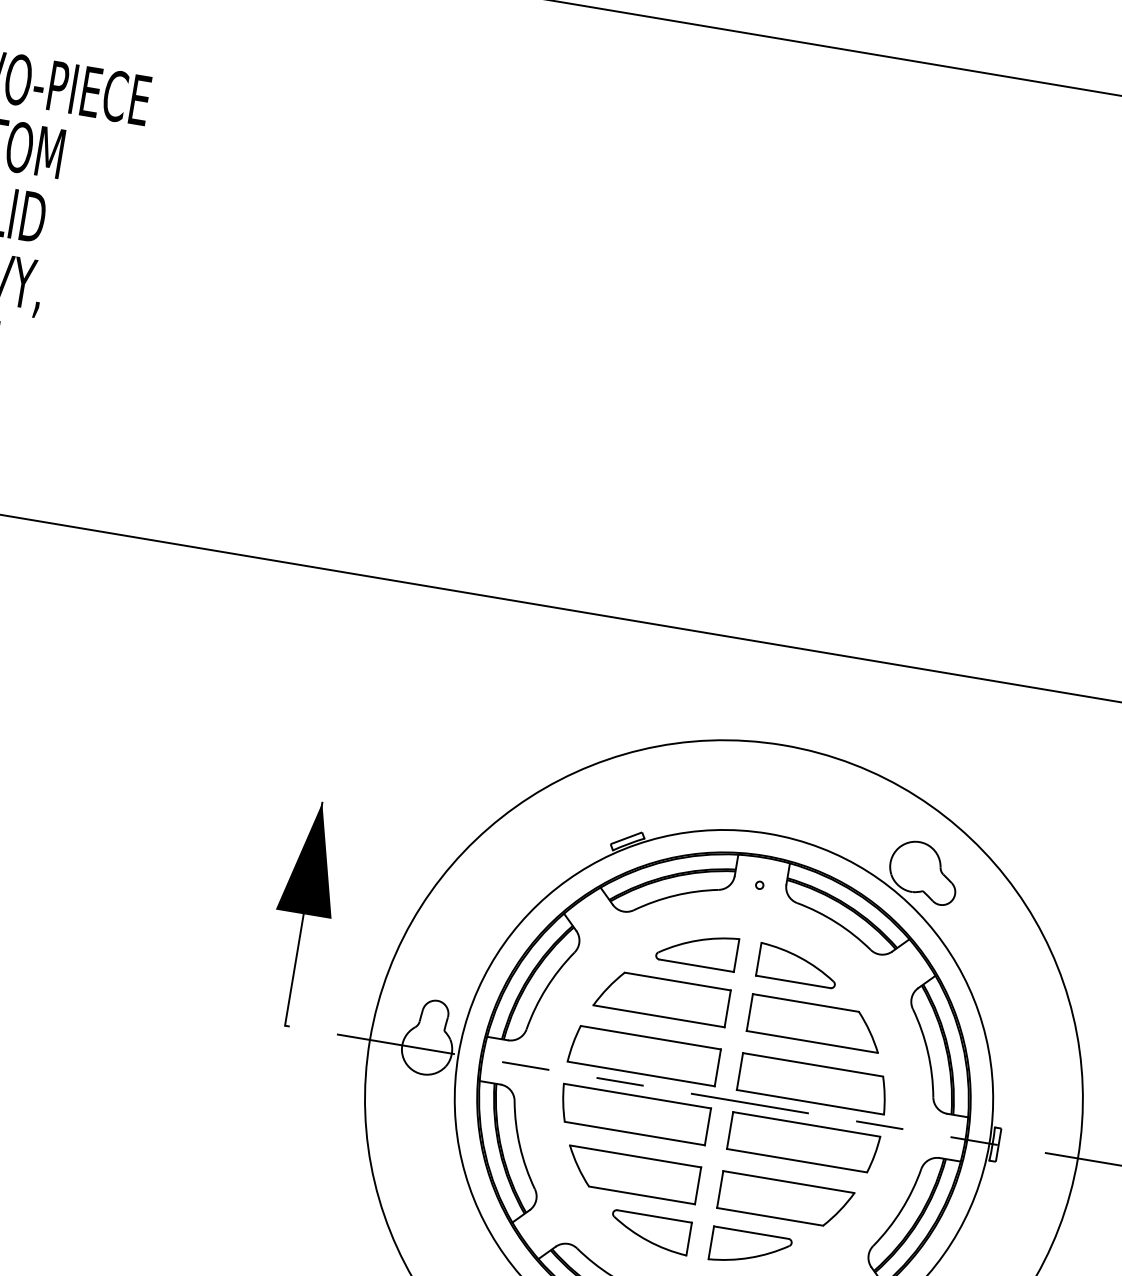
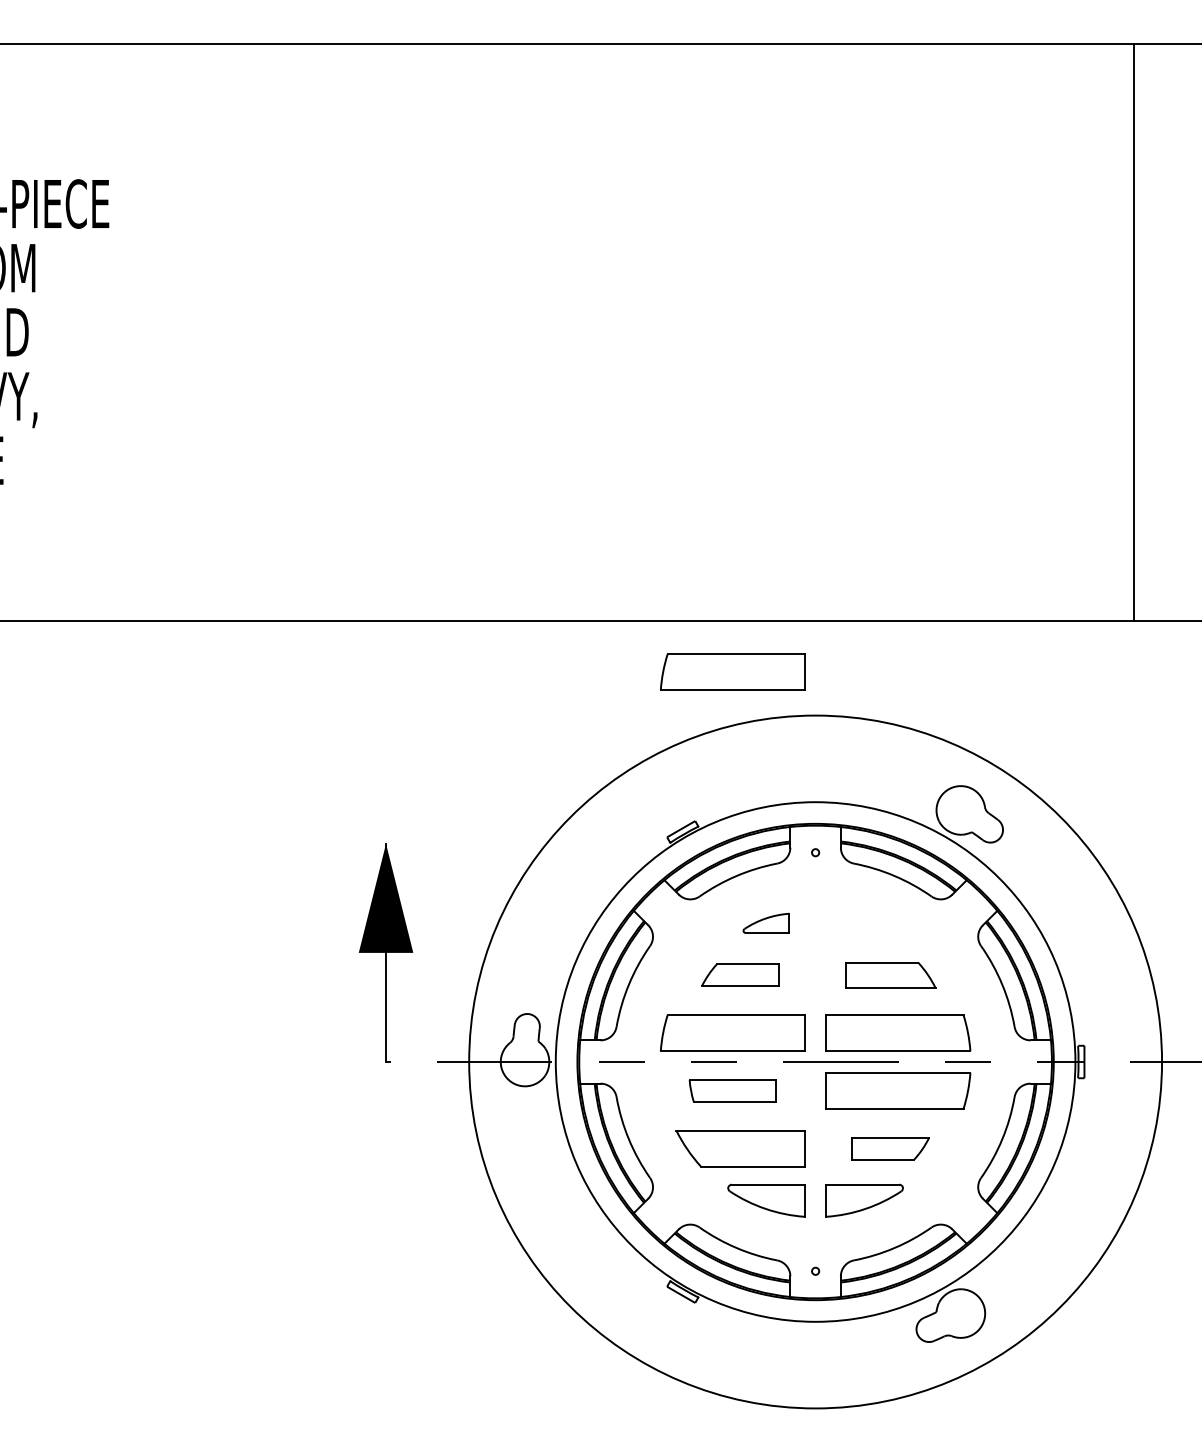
part: (705, 685) -> (732, 671), added
part: (697, 949) -> (766, 923), size x0.6
part: (797, 966) -> (864, 923), removed
part: (662, 996) -> (740, 974), size x0.6
part: (815, 1022) -> (890, 974), size x0.7
part: (634, 1114) -> (732, 1090), size x0.6
part: (785, 1200) -> (890, 1148), size x0.6

